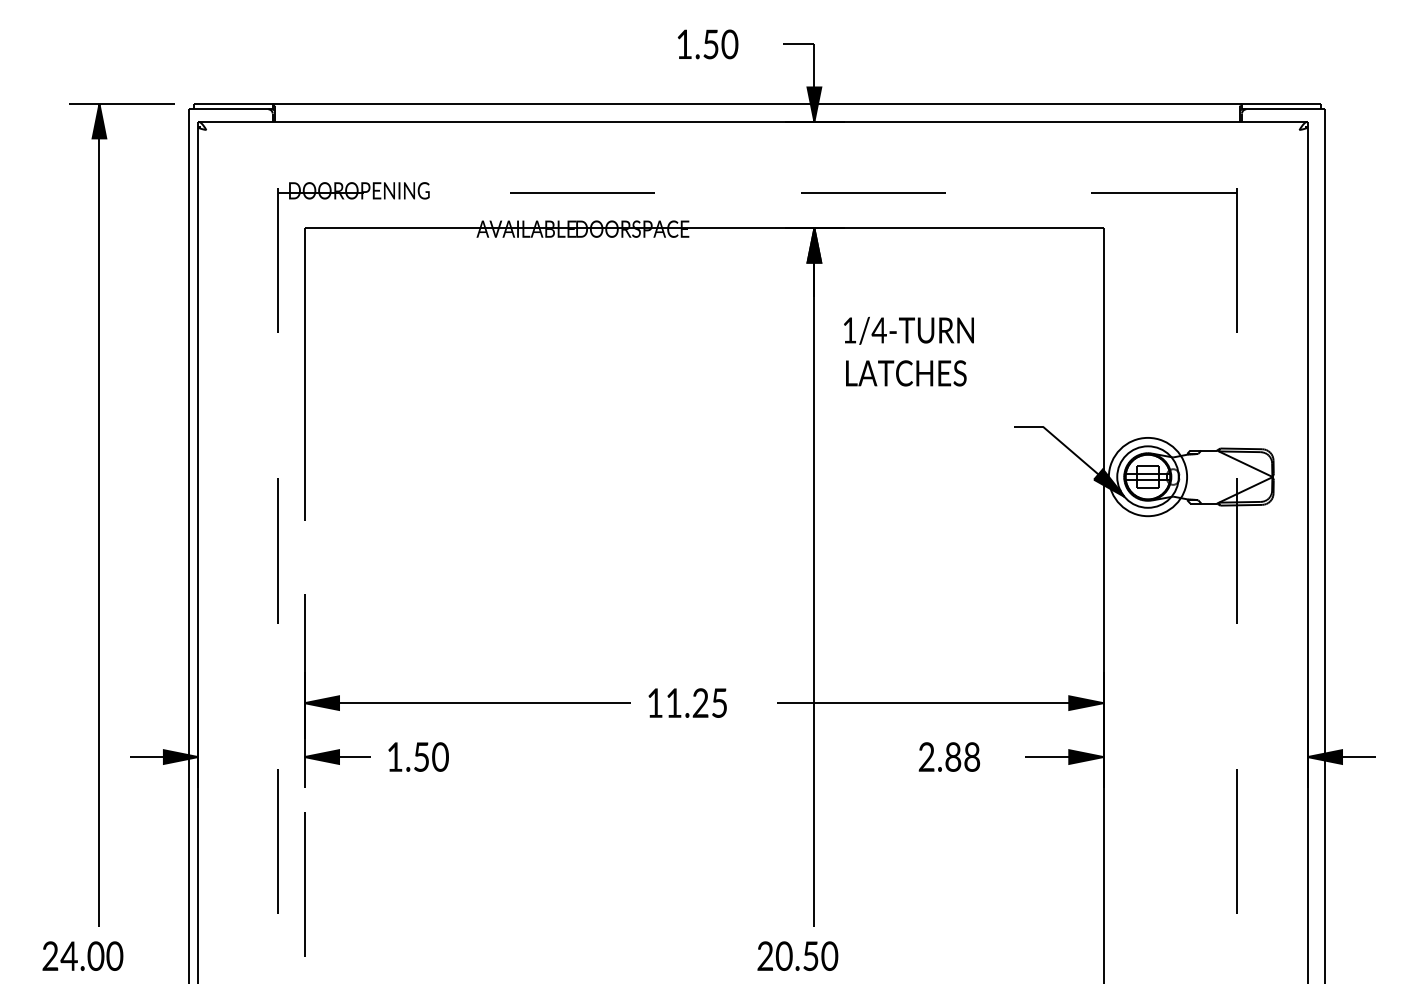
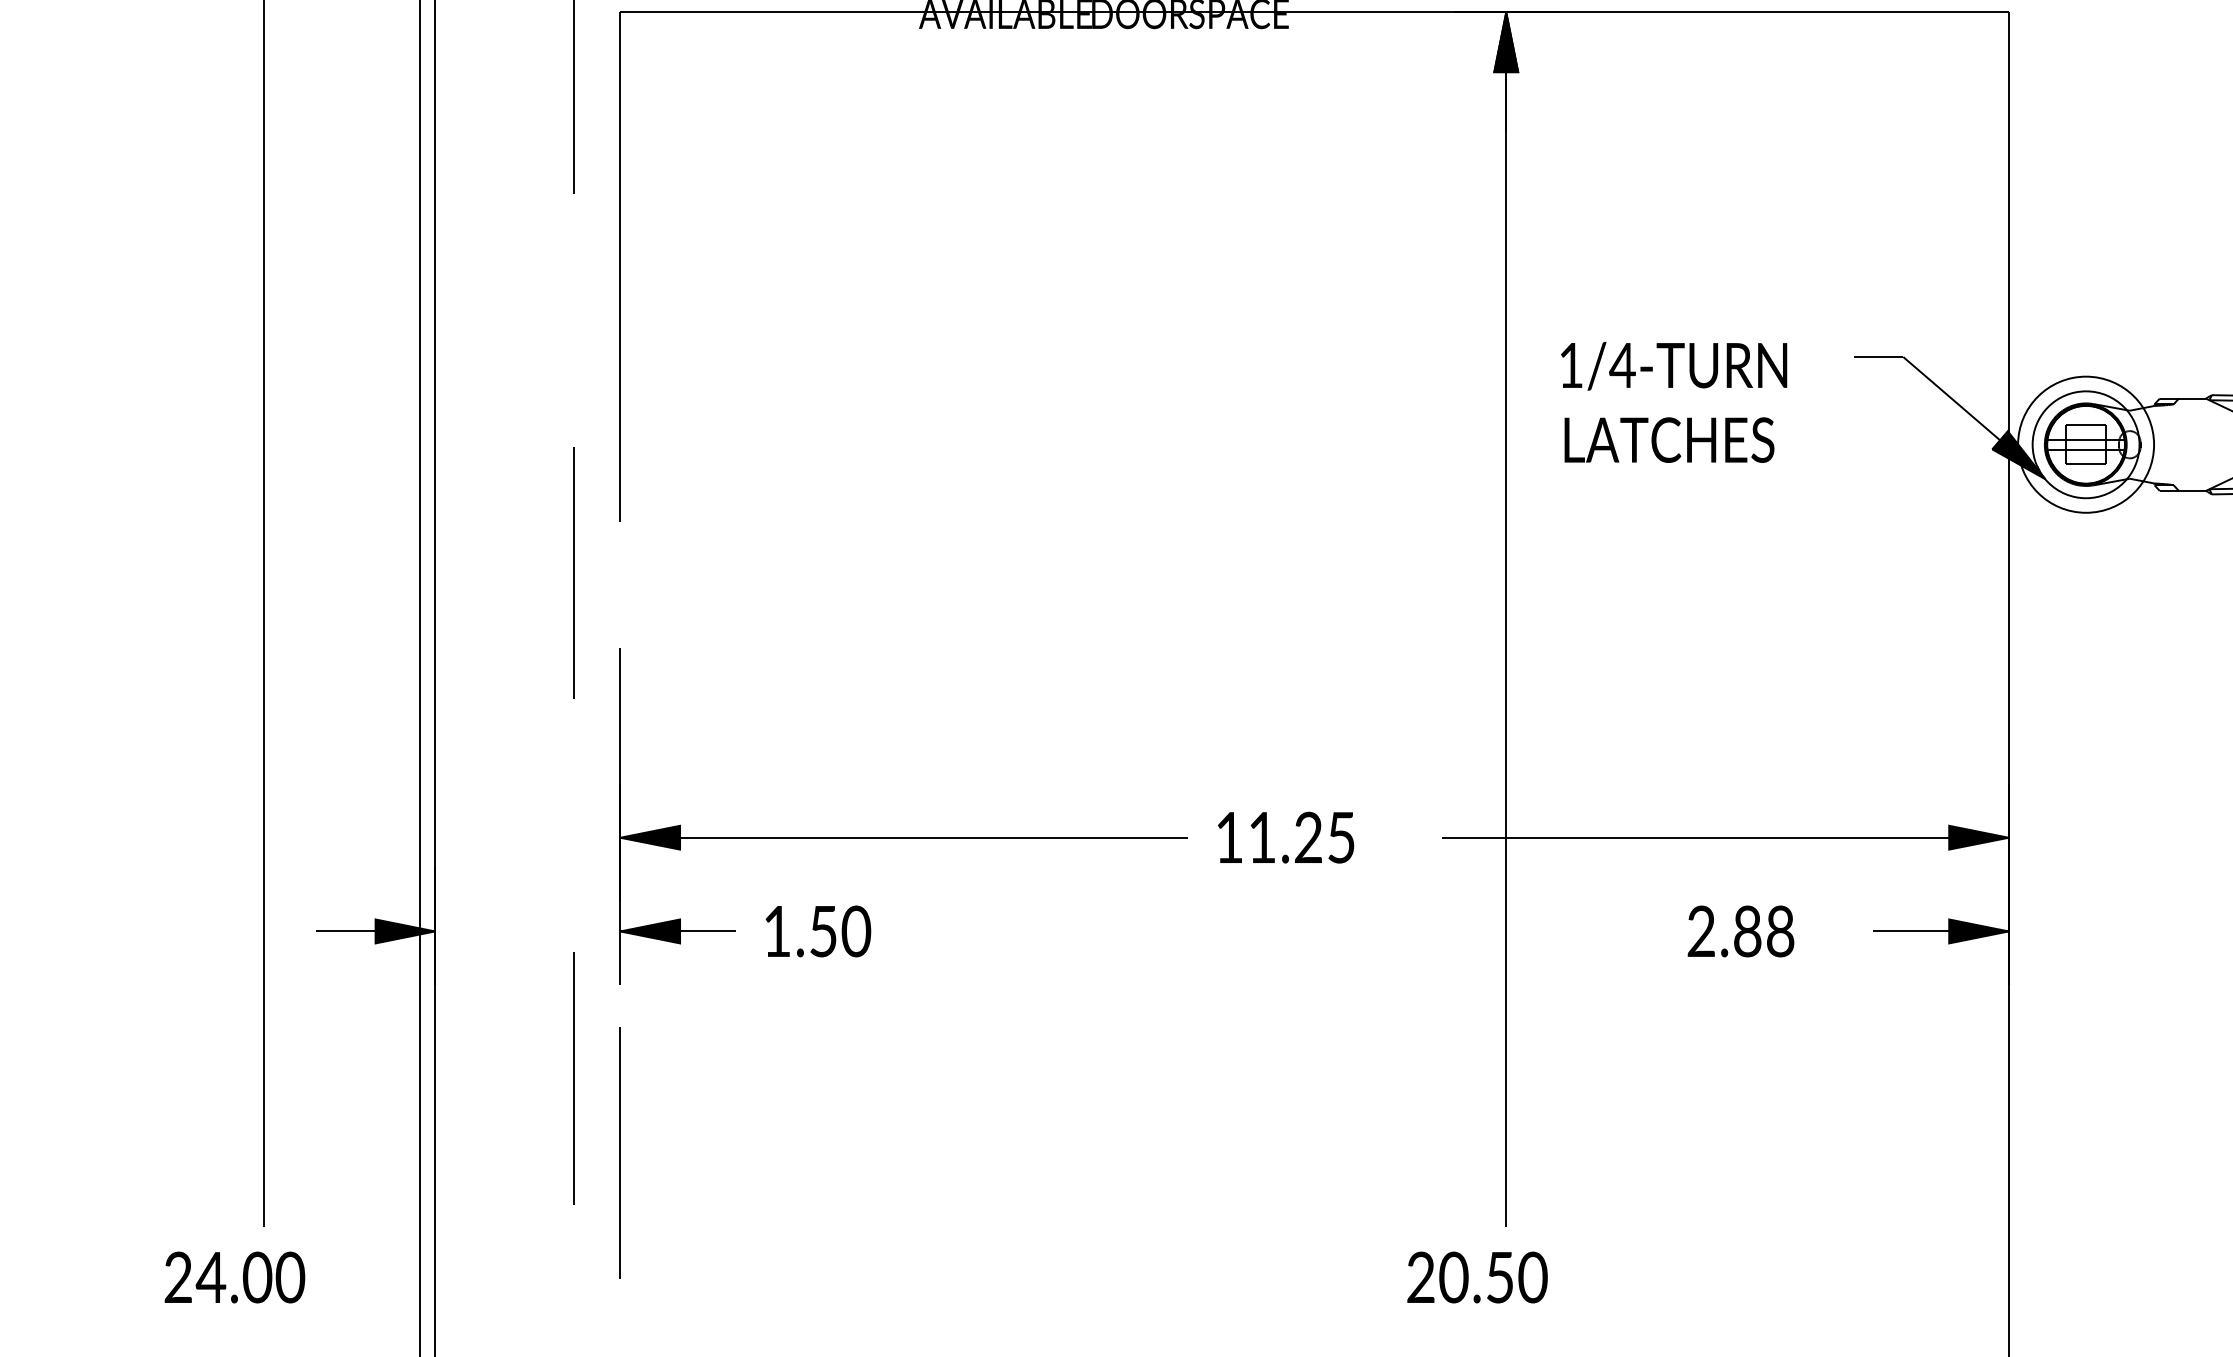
text: (908, 351) -> (1673, 402), moved

